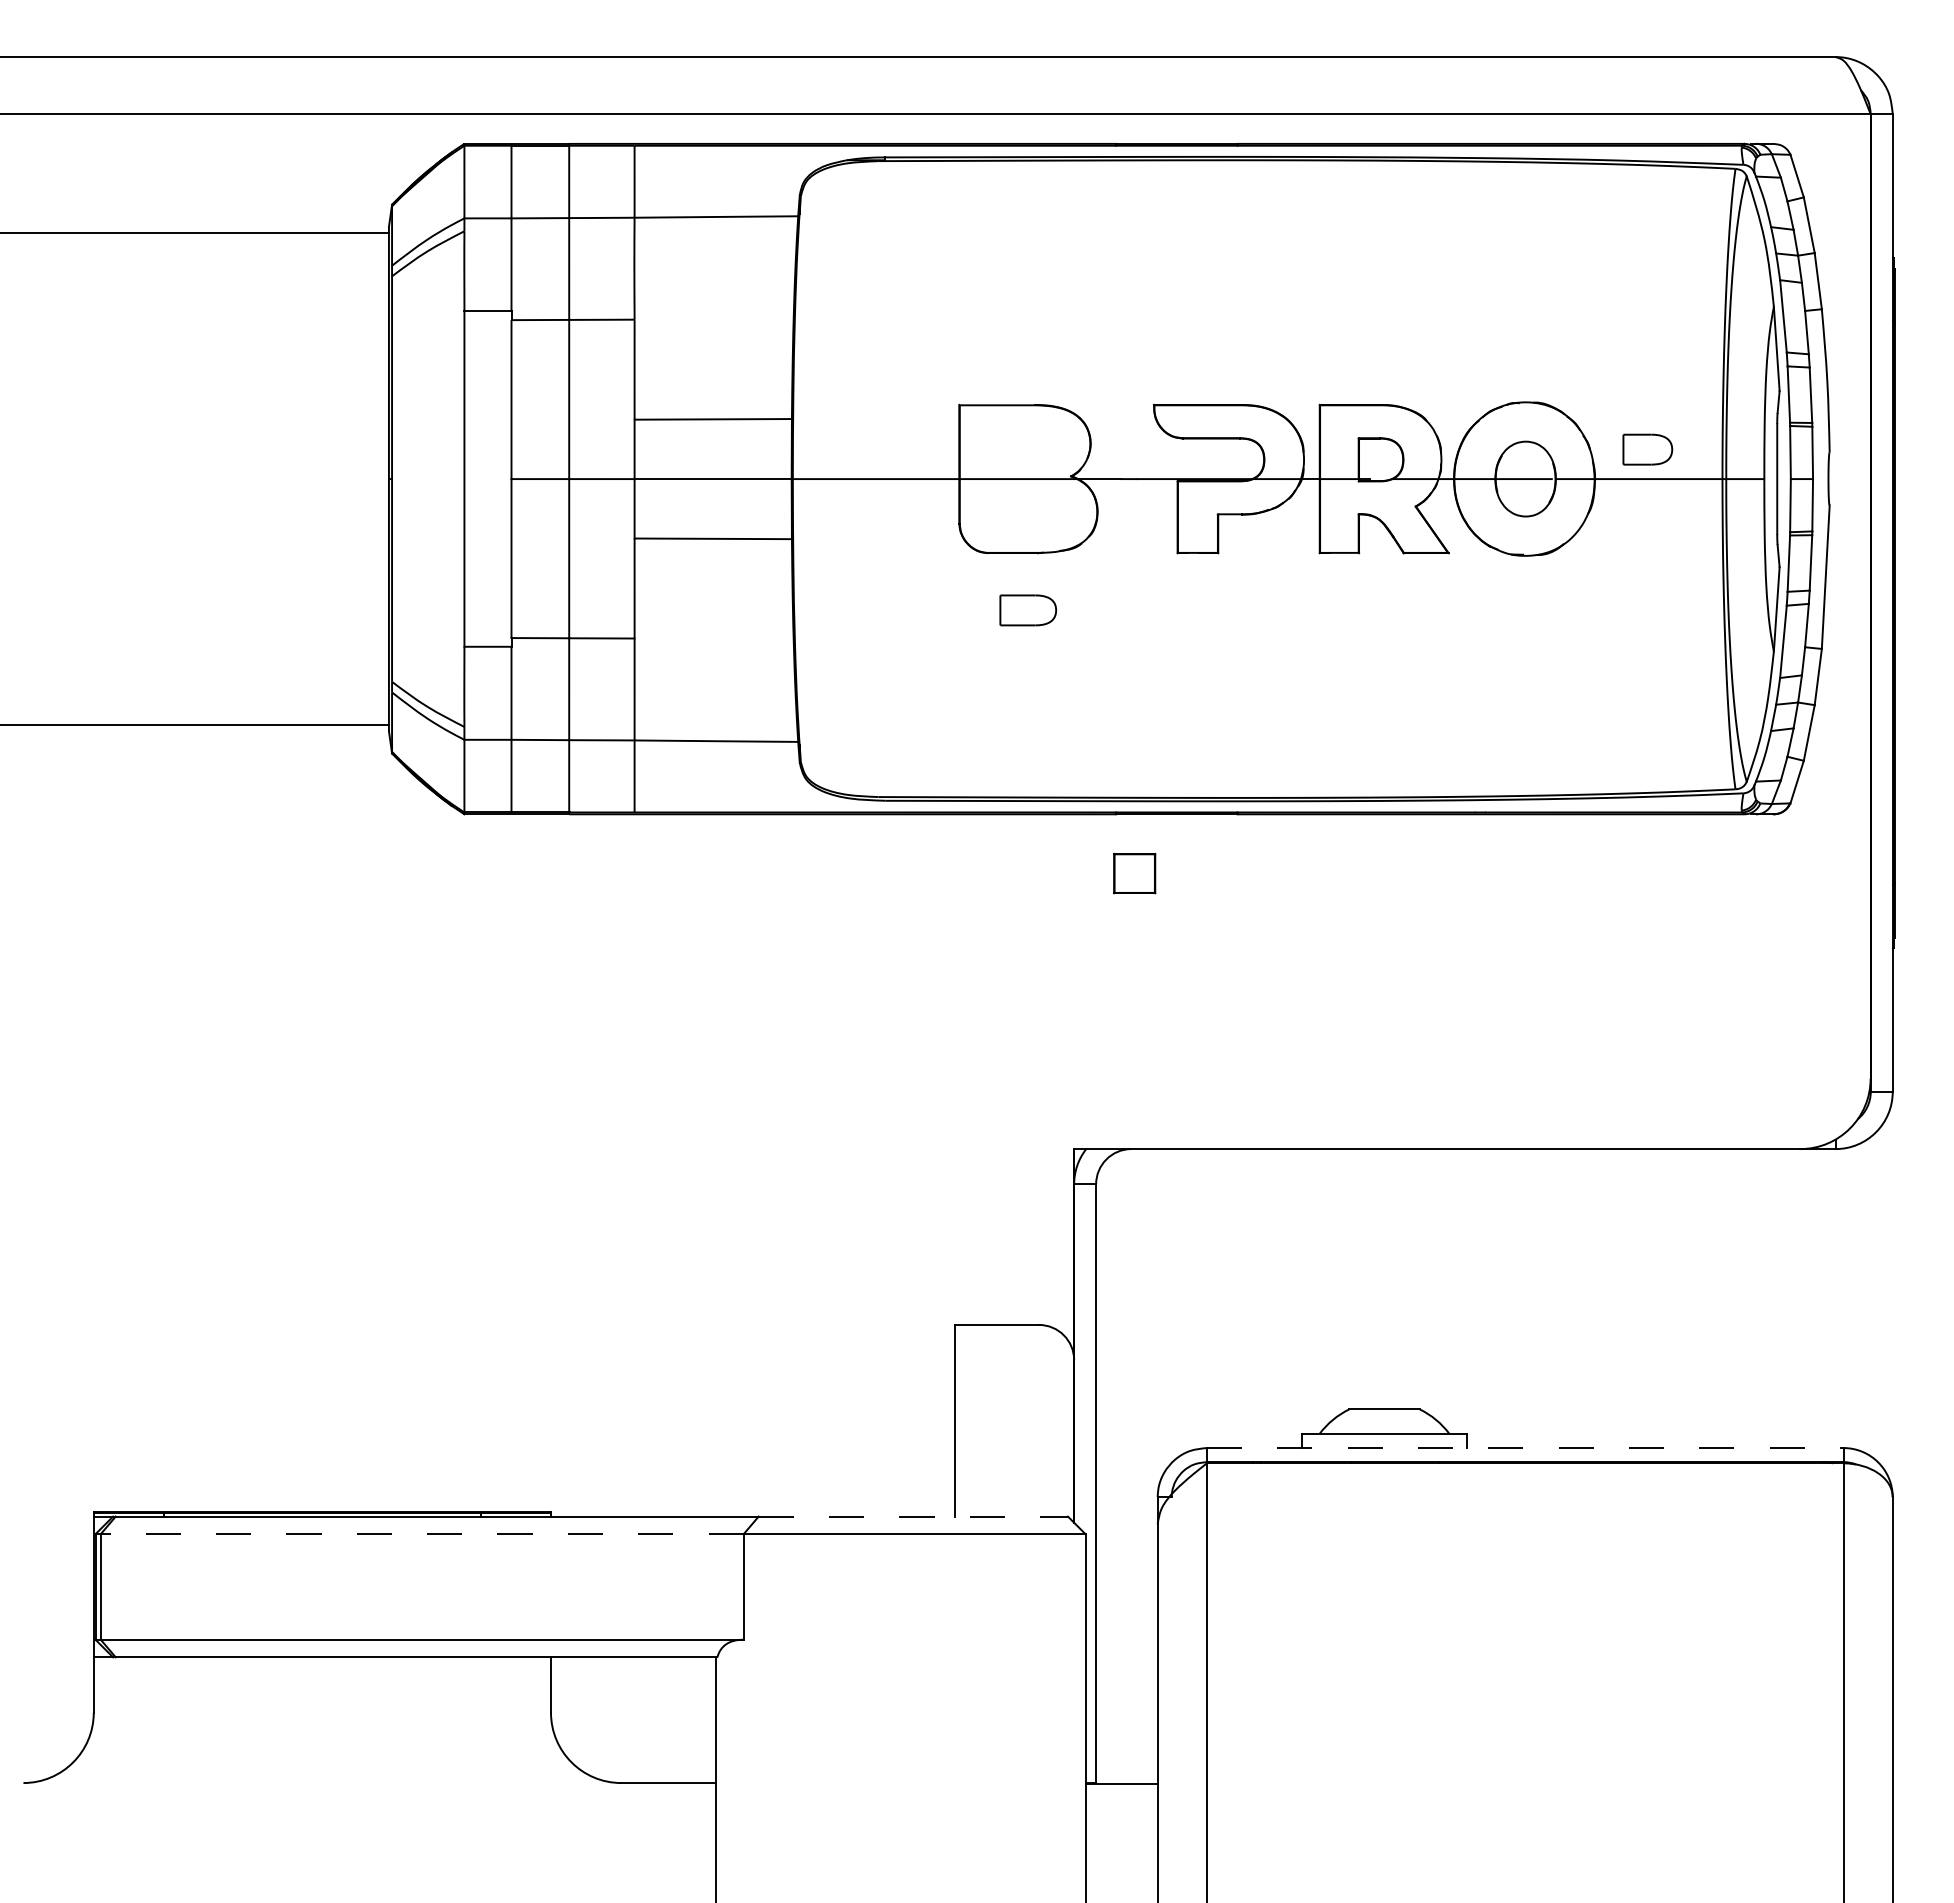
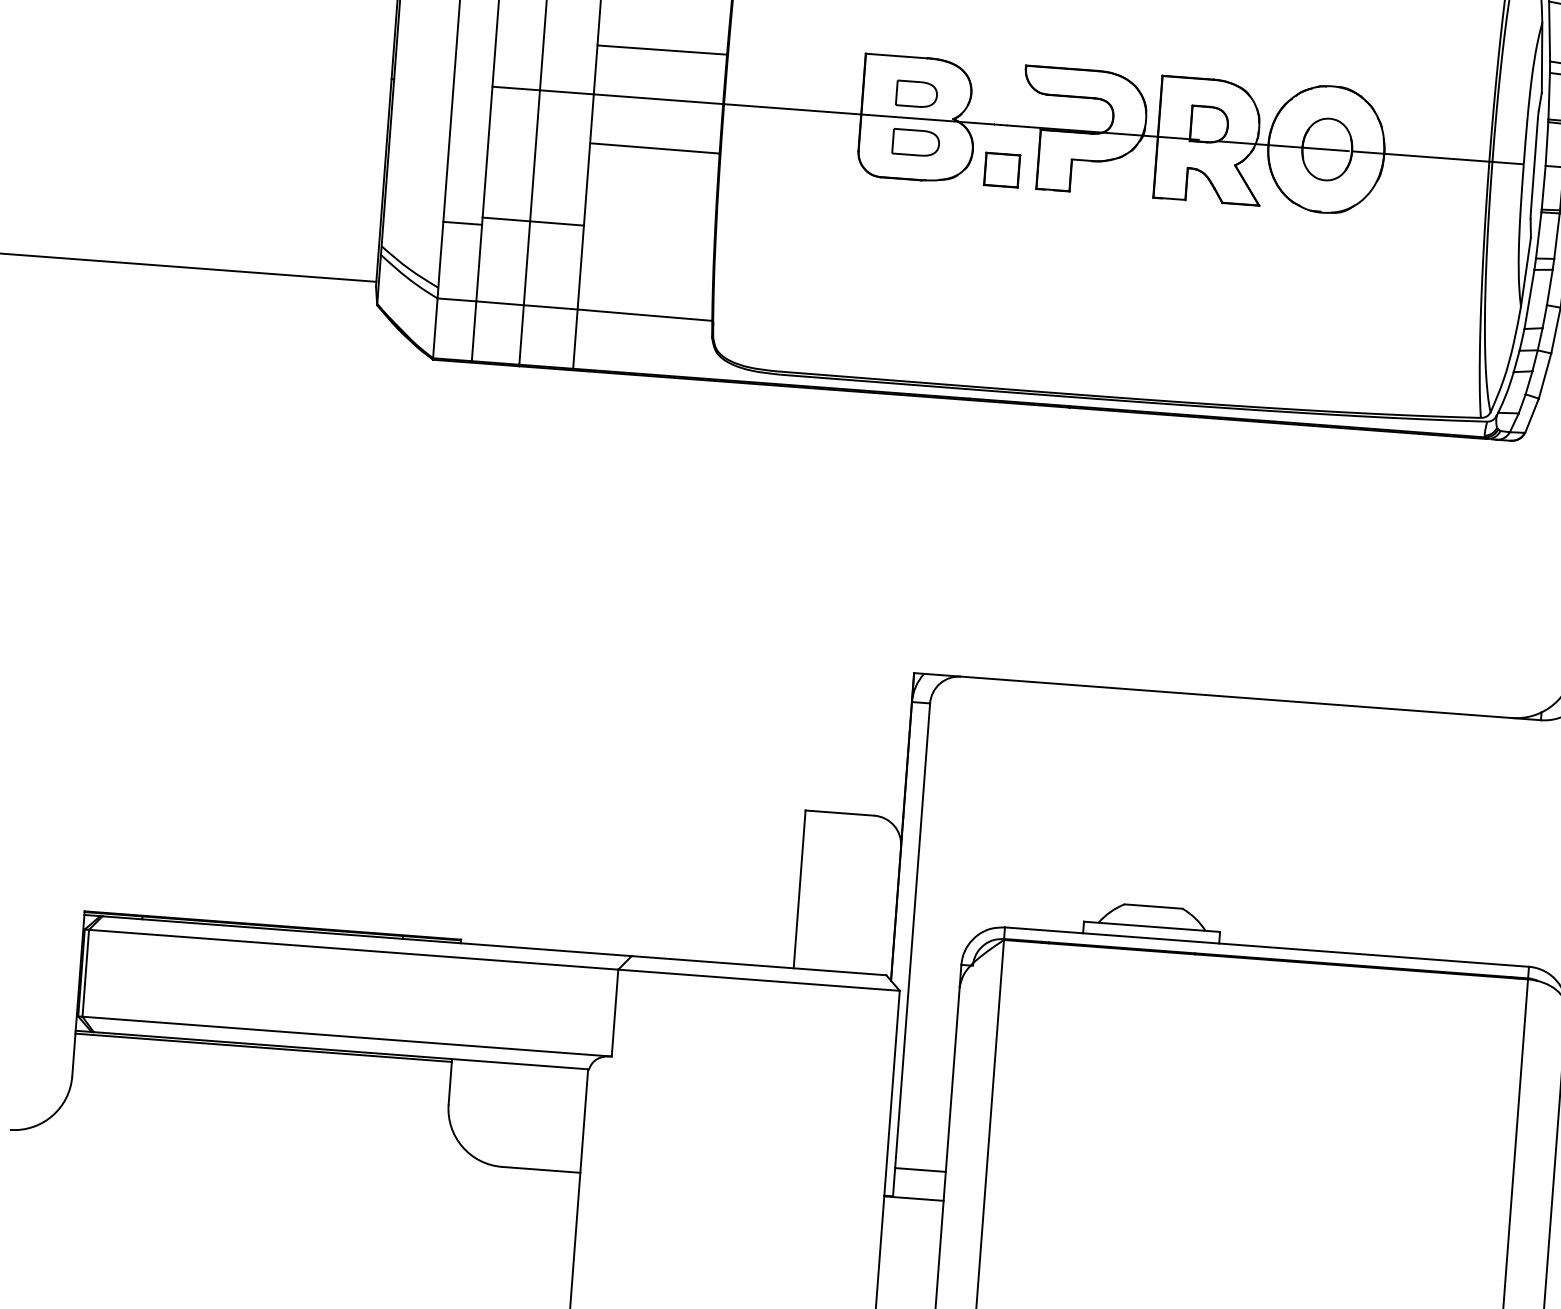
part: (1647, 449) -> (916, 94), moved
part: (1028, 610) -> (916, 142), moved
part: (1134, 873) -> (1001, 170), moved
line: (1525, 1448) -> (1267, 947), dashed -> solid
line: (913, 1516) -> (759, 965), dashed -> solid
line: (421, 1534) -> (353, 949), dashed -> solid
line: (322, 1660) -> (263, 1047), added
line: (1126, 1748) -> (920, 1169), added

